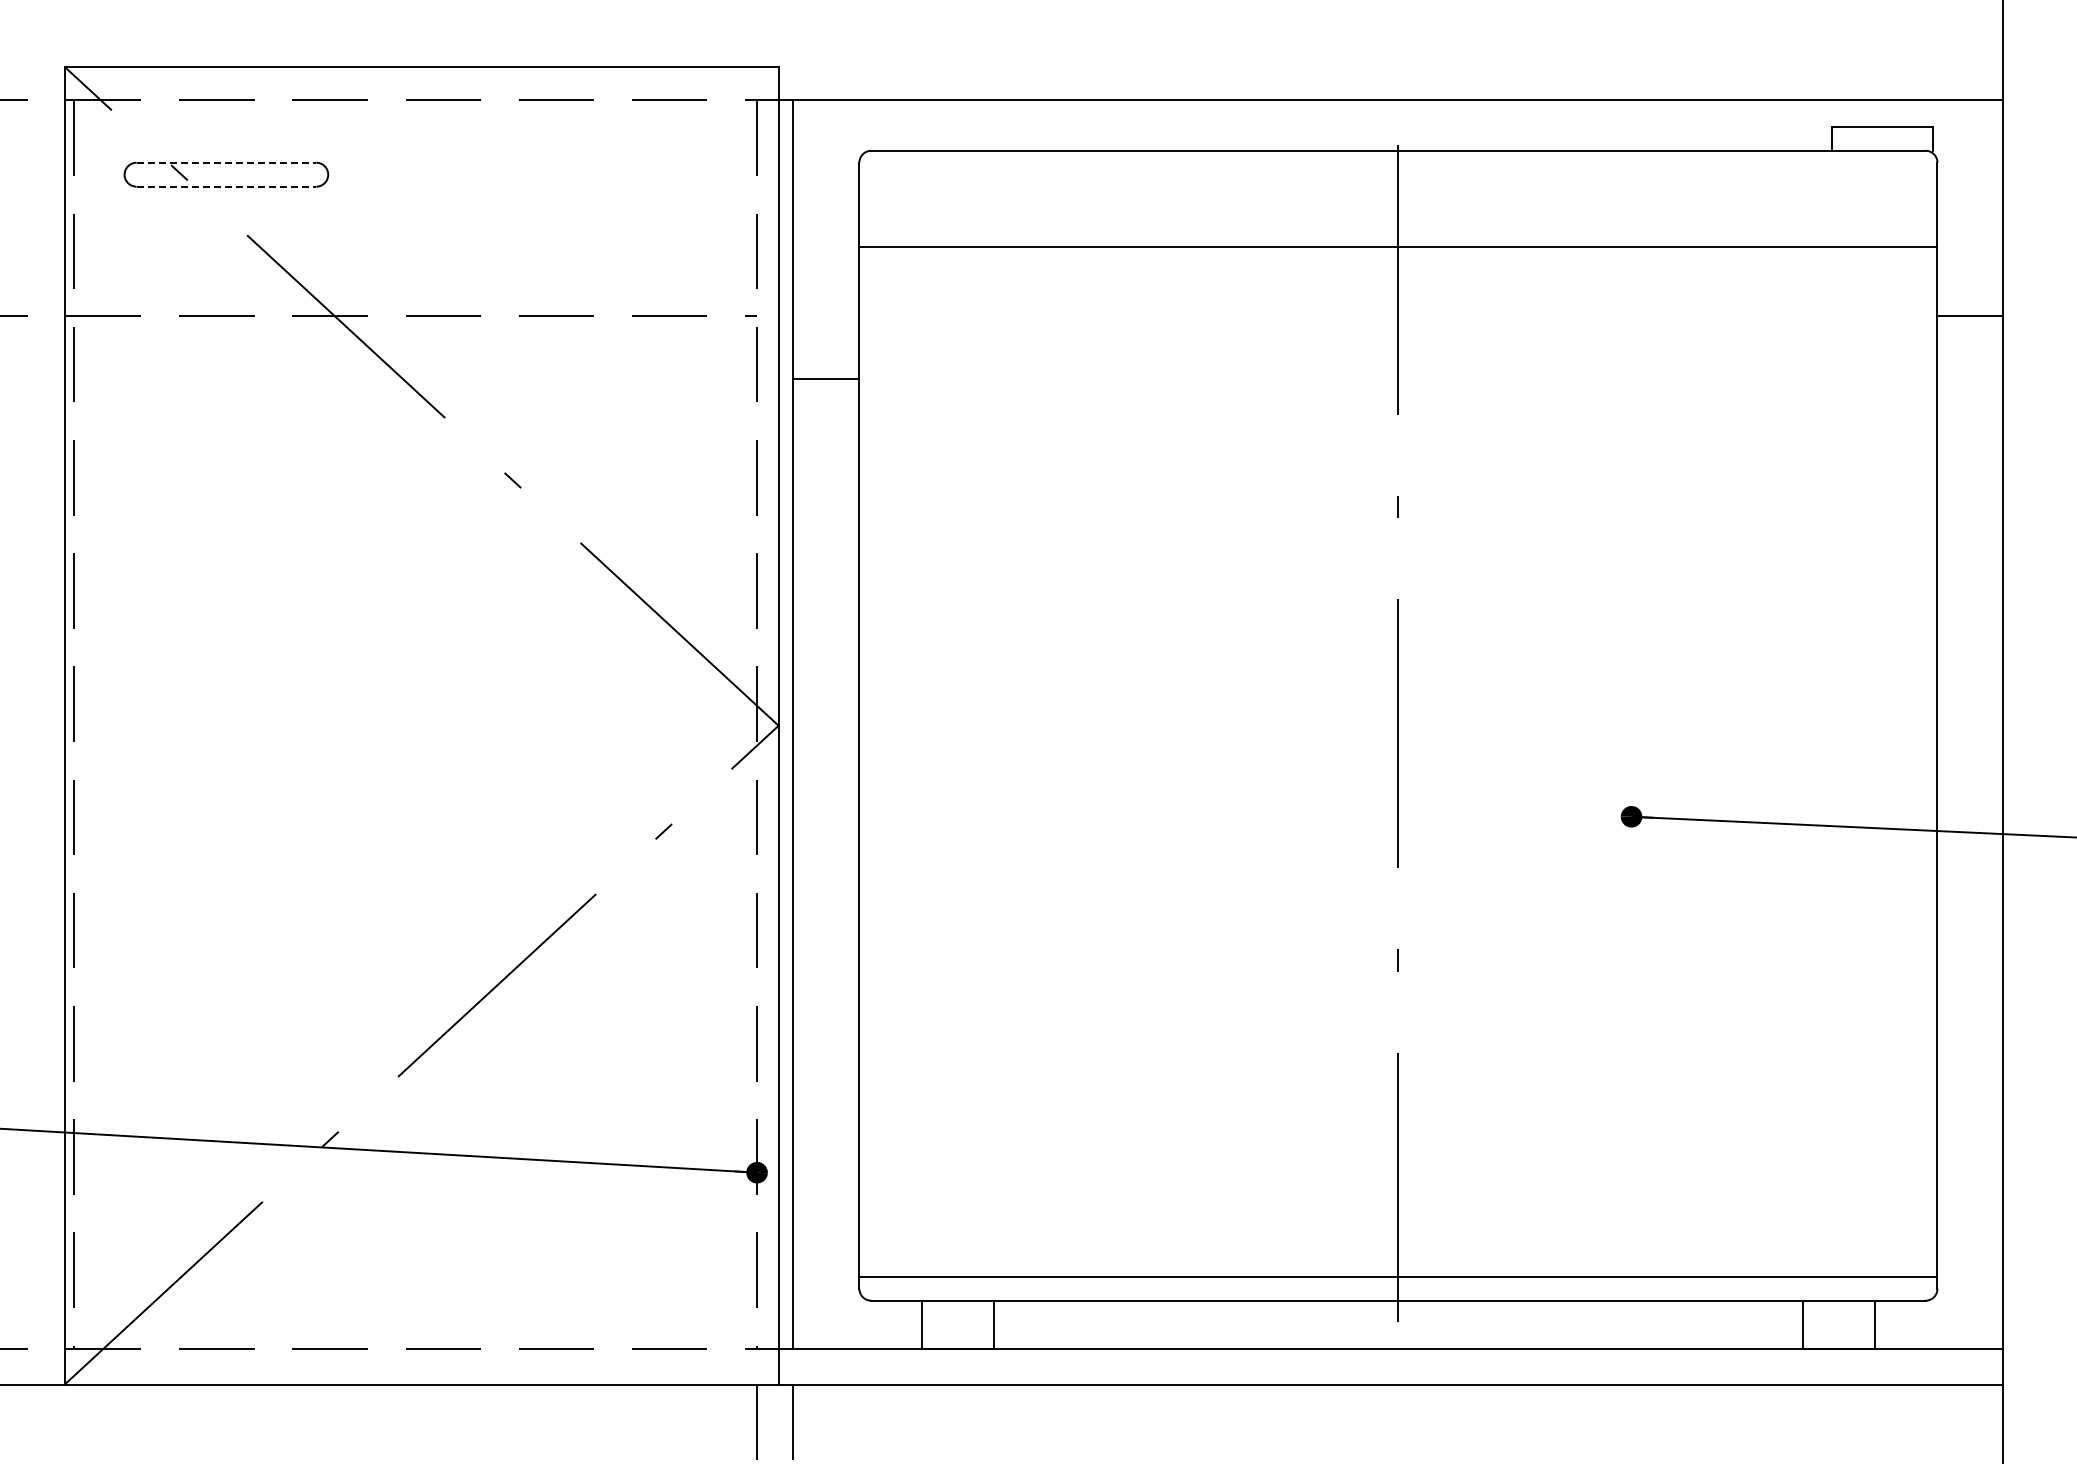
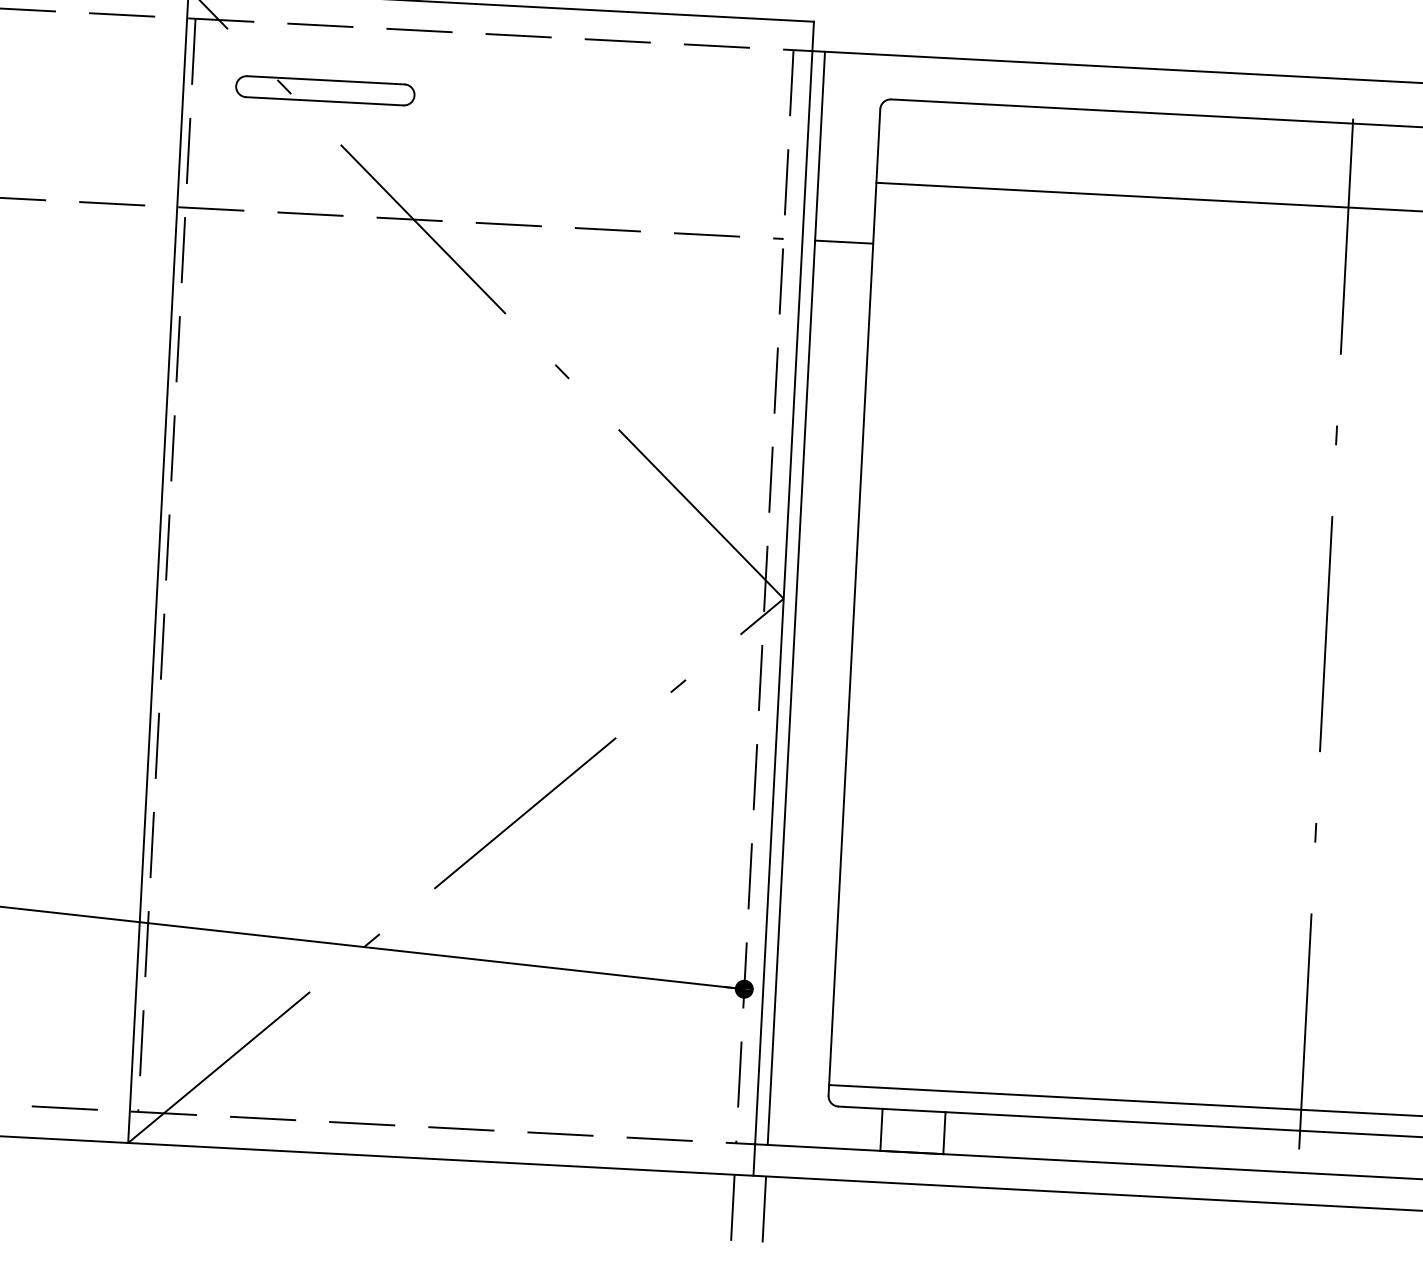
line: (226, 162) -> (325, 80), dashed -> solid
line: (226, 186) -> (324, 101), dashed -> solid
line: (825, 379) -> (843, 242), moved

